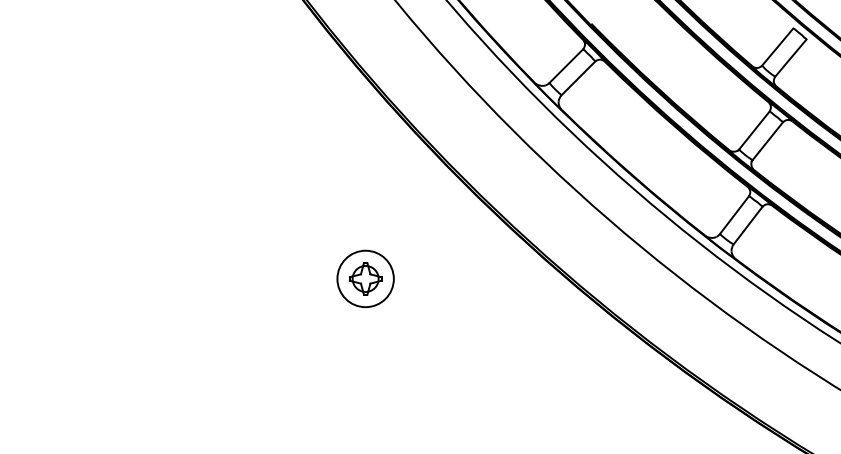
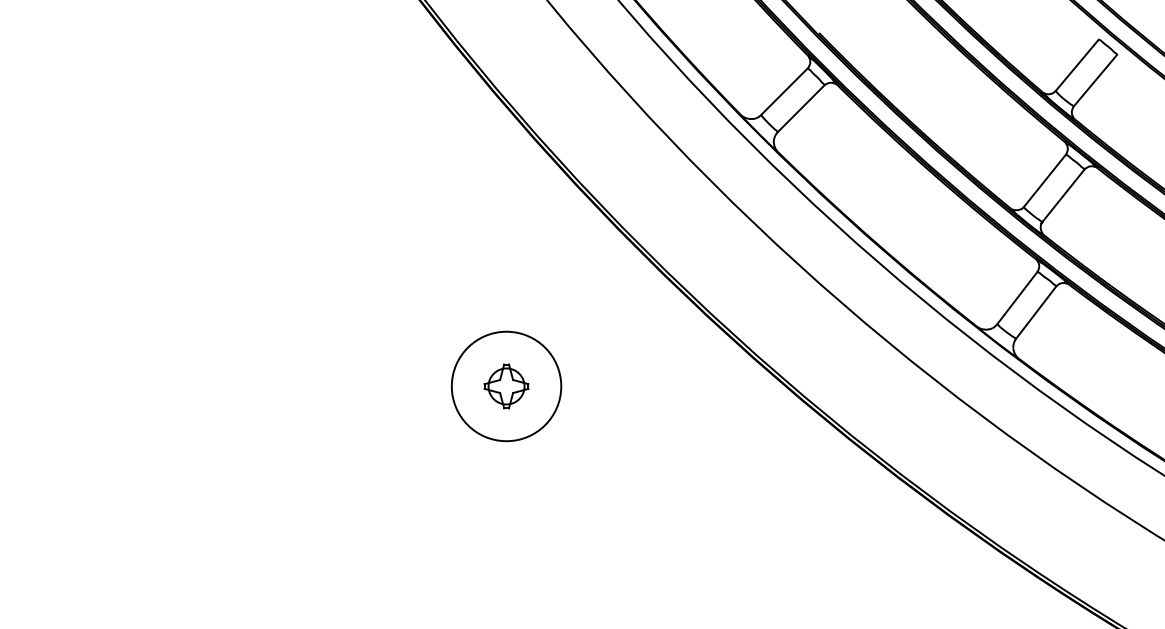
circle: (365, 278) -> (506, 385), size x1.4

